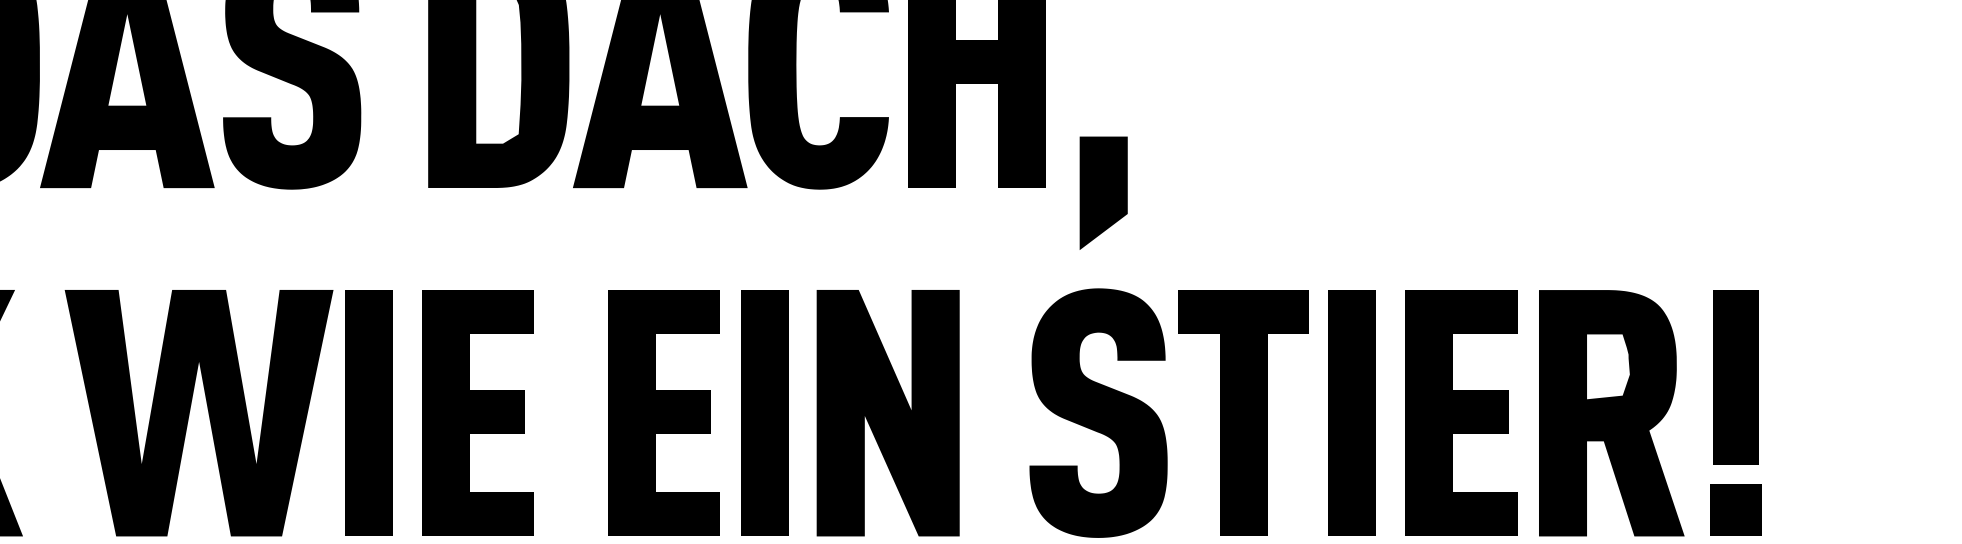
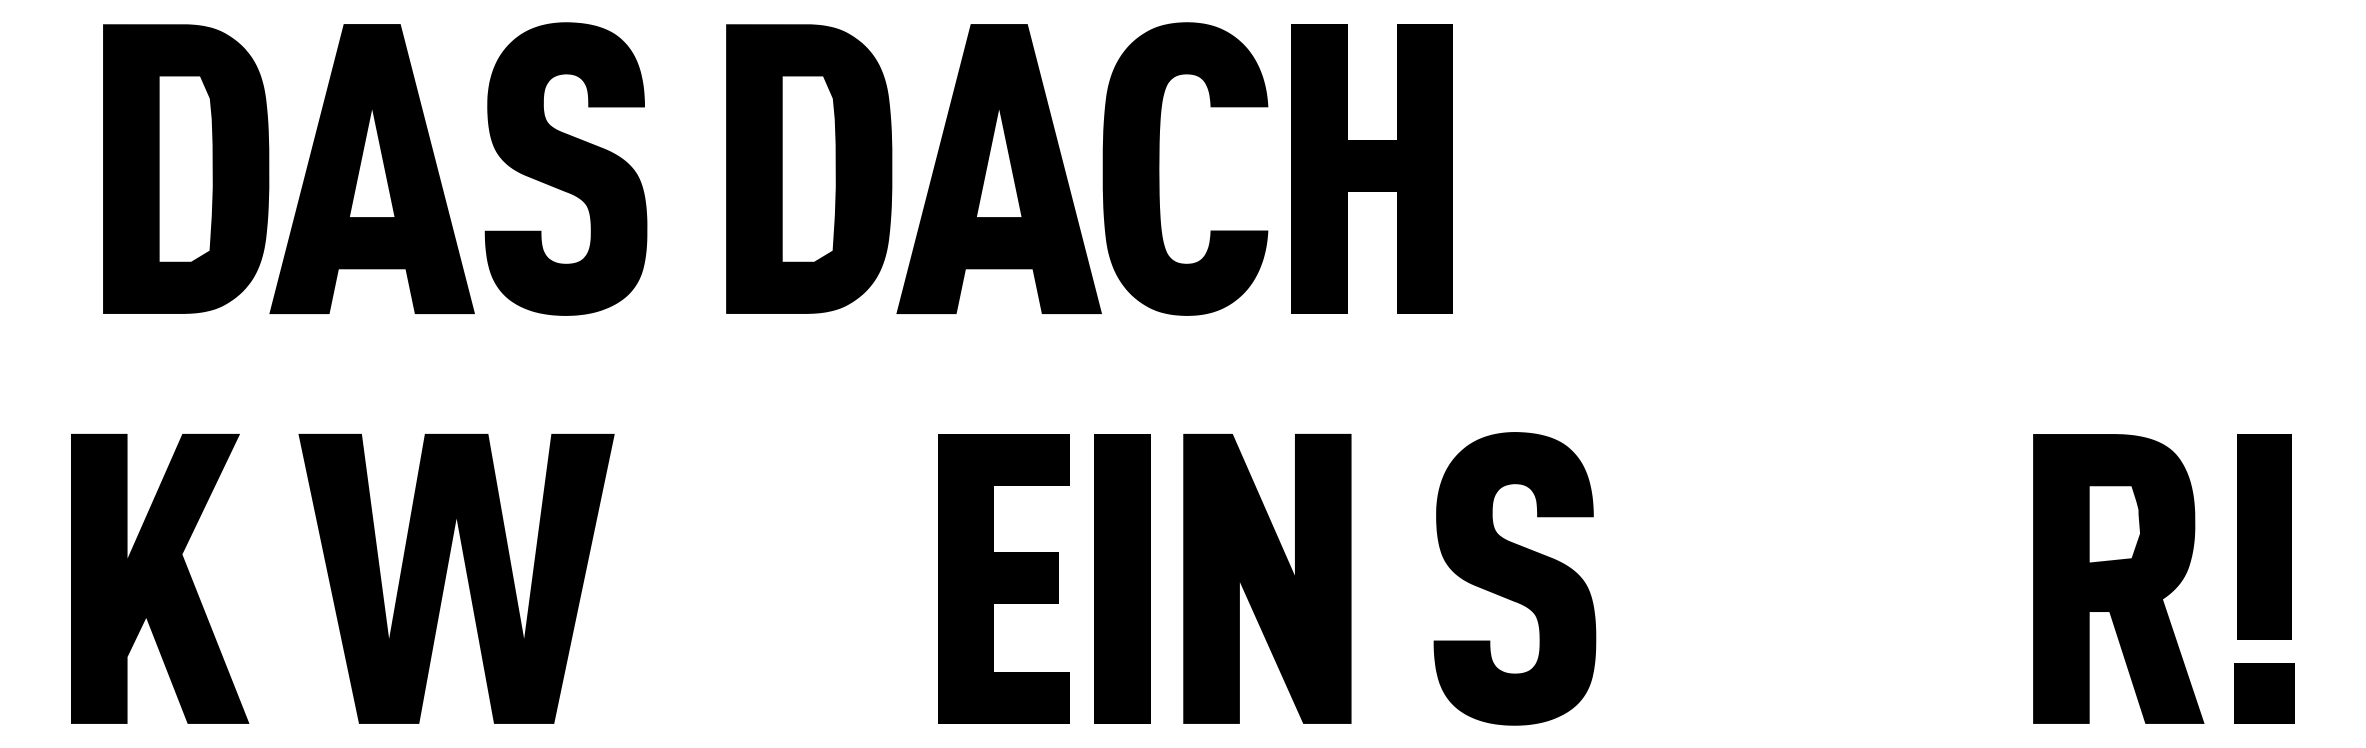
fill: (1103, 193) -> (1520, 320), removed
fill: (368, 412) -> (656, 578), removed
fill: (477, 412) -> (784, 578), removed
fill: (1243, 412) -> (1685, 578), removed
fill: (1352, 412) -> (1813, 578), removed
fill: (1461, 412) -> (1941, 578), removed

